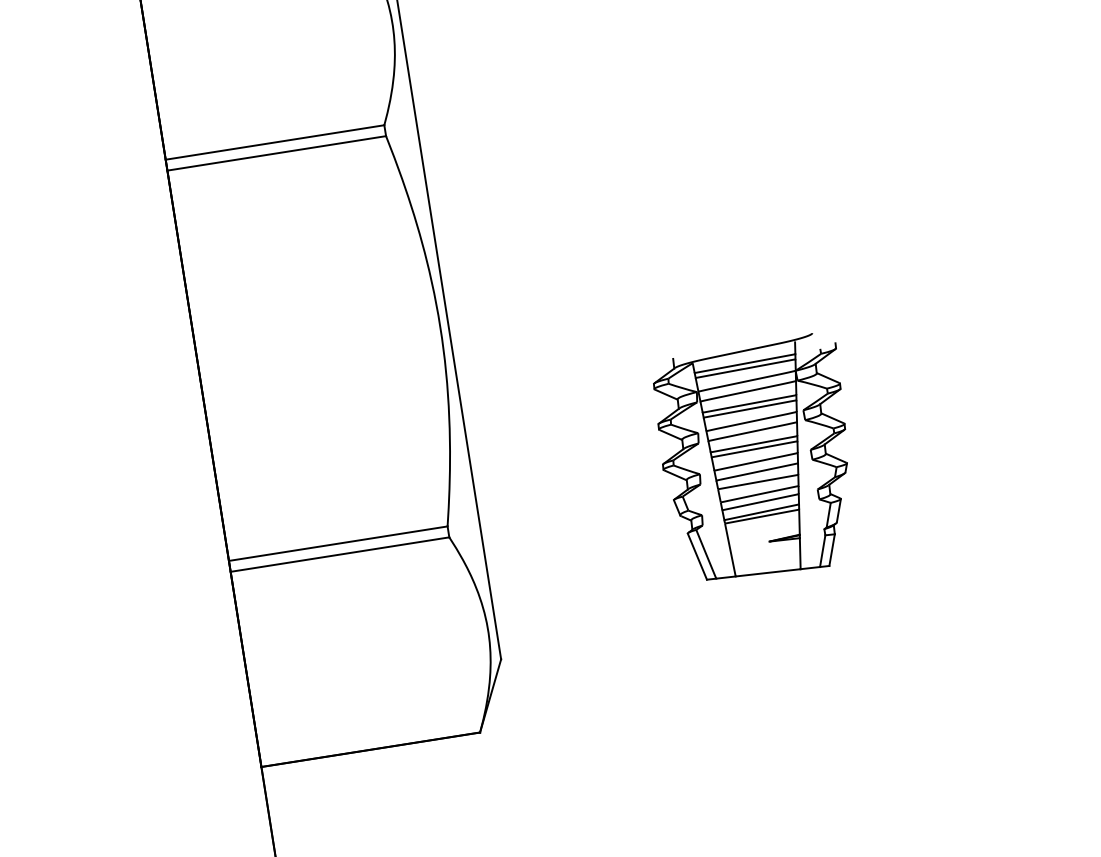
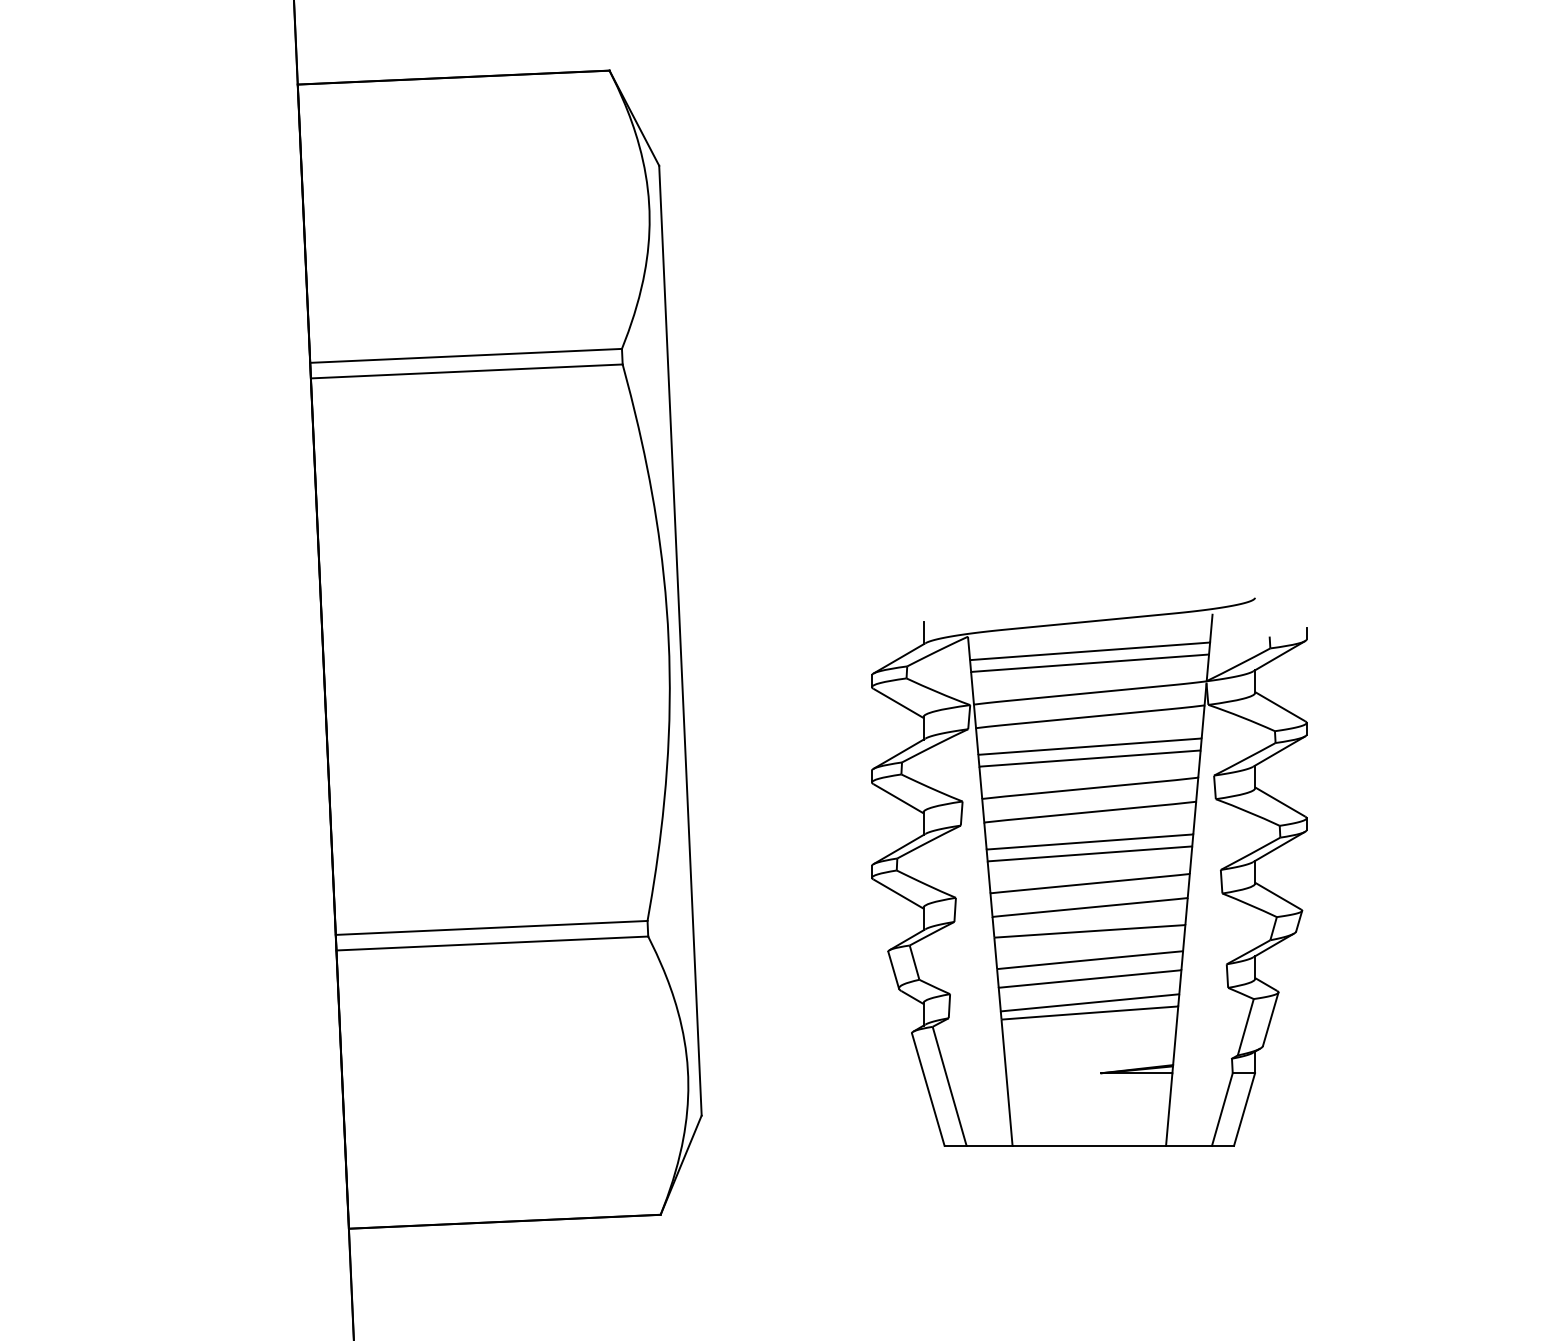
part: (755, 456) -> (1089, 871), size x1.67

